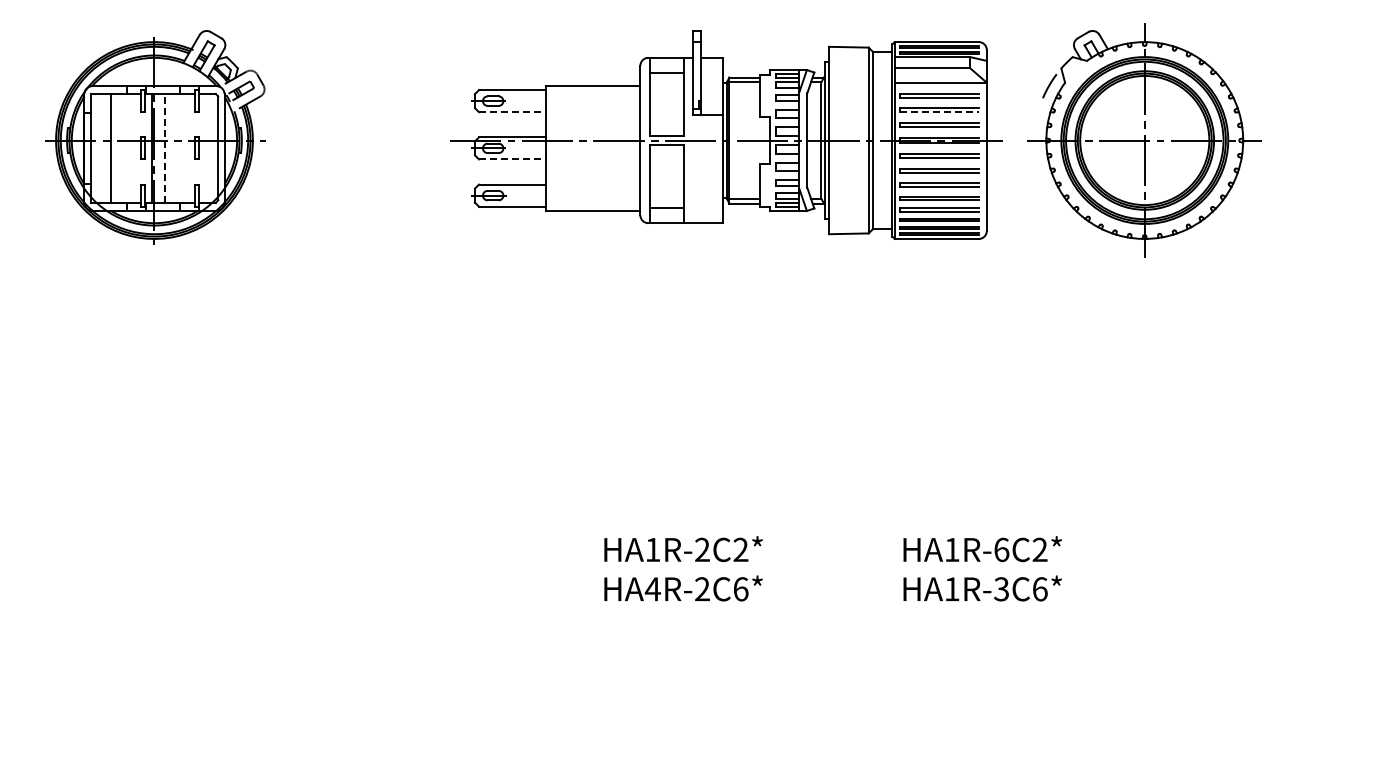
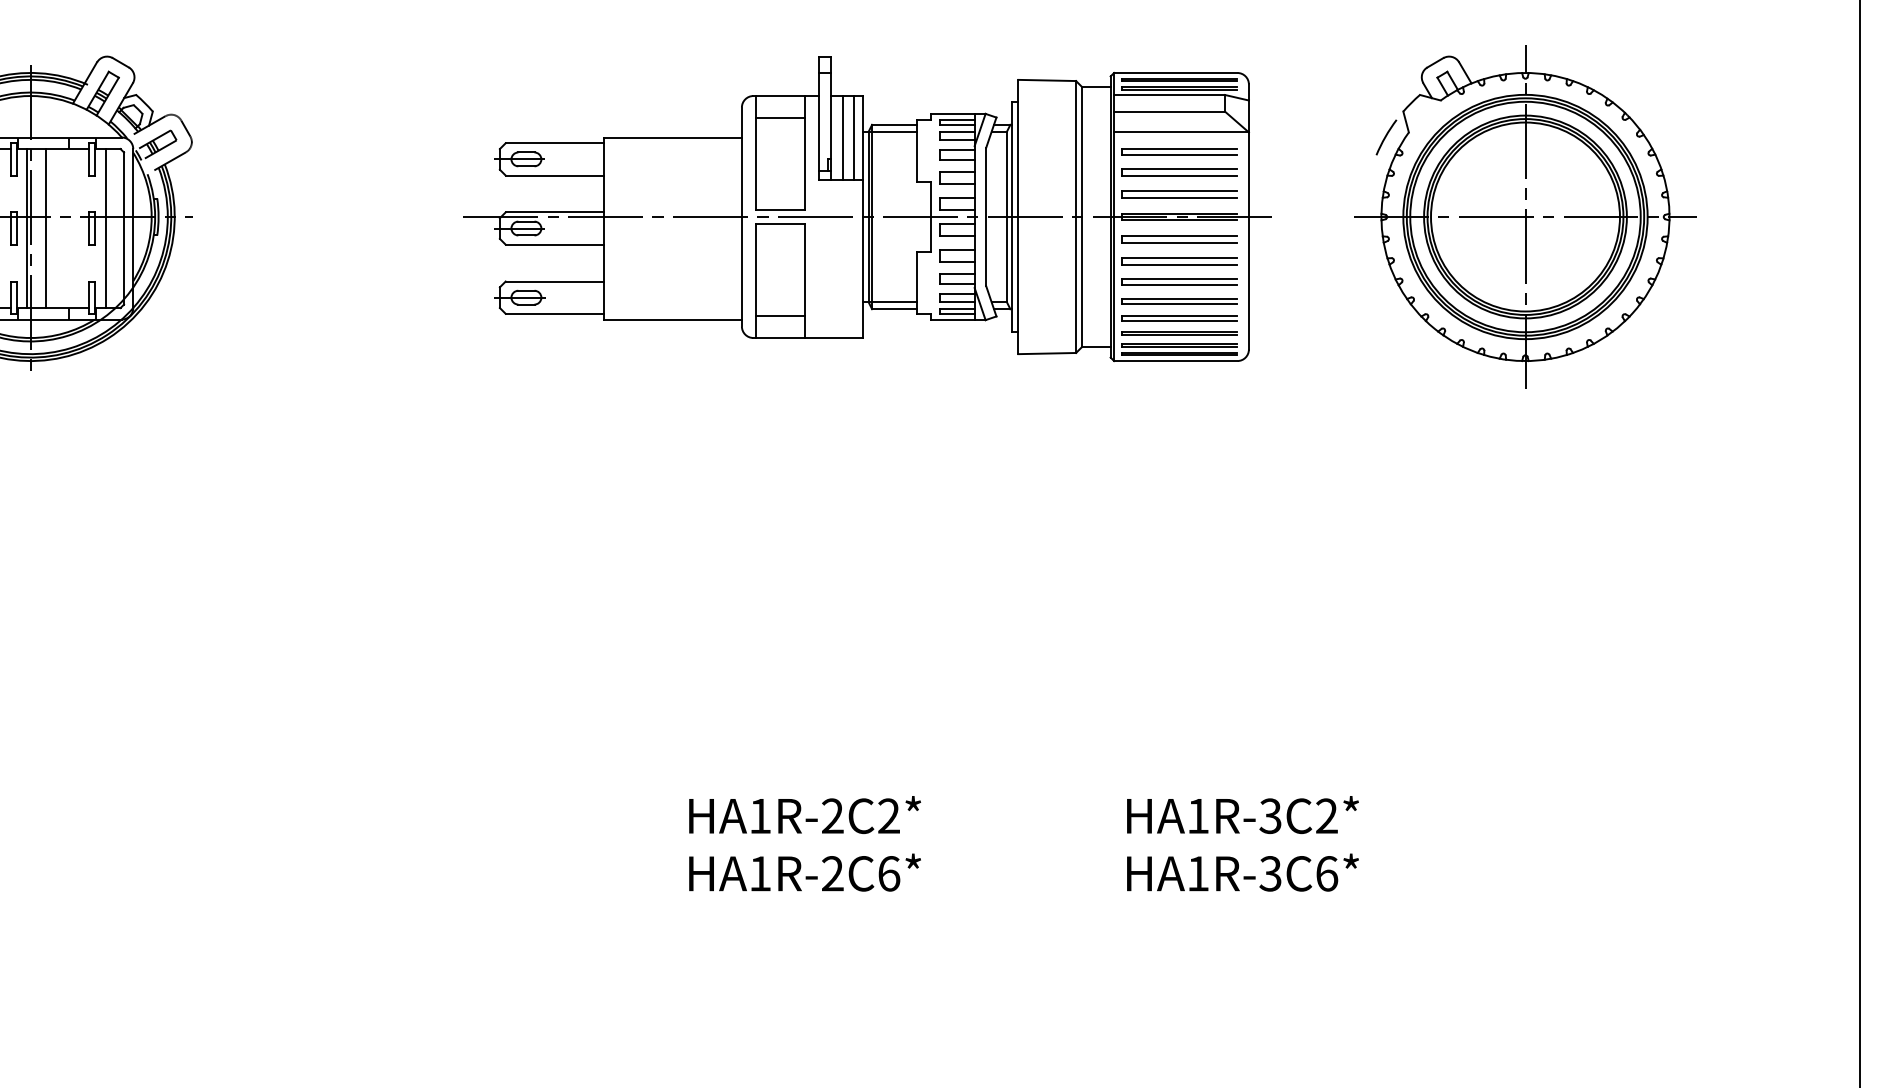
line: (709, 86) -> (843, 137), added
line: (717, 86) -> (854, 137), added
line: (512, 112) -> (554, 175), dashed -> solid
line: (940, 112) -> (1181, 175), dashed -> solid
part: (1144, 140) -> (1525, 216), moved
line: (164, 147) -> (45, 227), dashed -> solid
line: (205, 148) -> (105, 228), added
line: (512, 159) -> (554, 244), dashed -> solid
text: (1001, 549) -> (1270, 815), HA1R-6C2* -> HA1R-3C2*
text: (652, 589) -> (759, 874), HA4R-2C6* -> HA1R-2C6*

